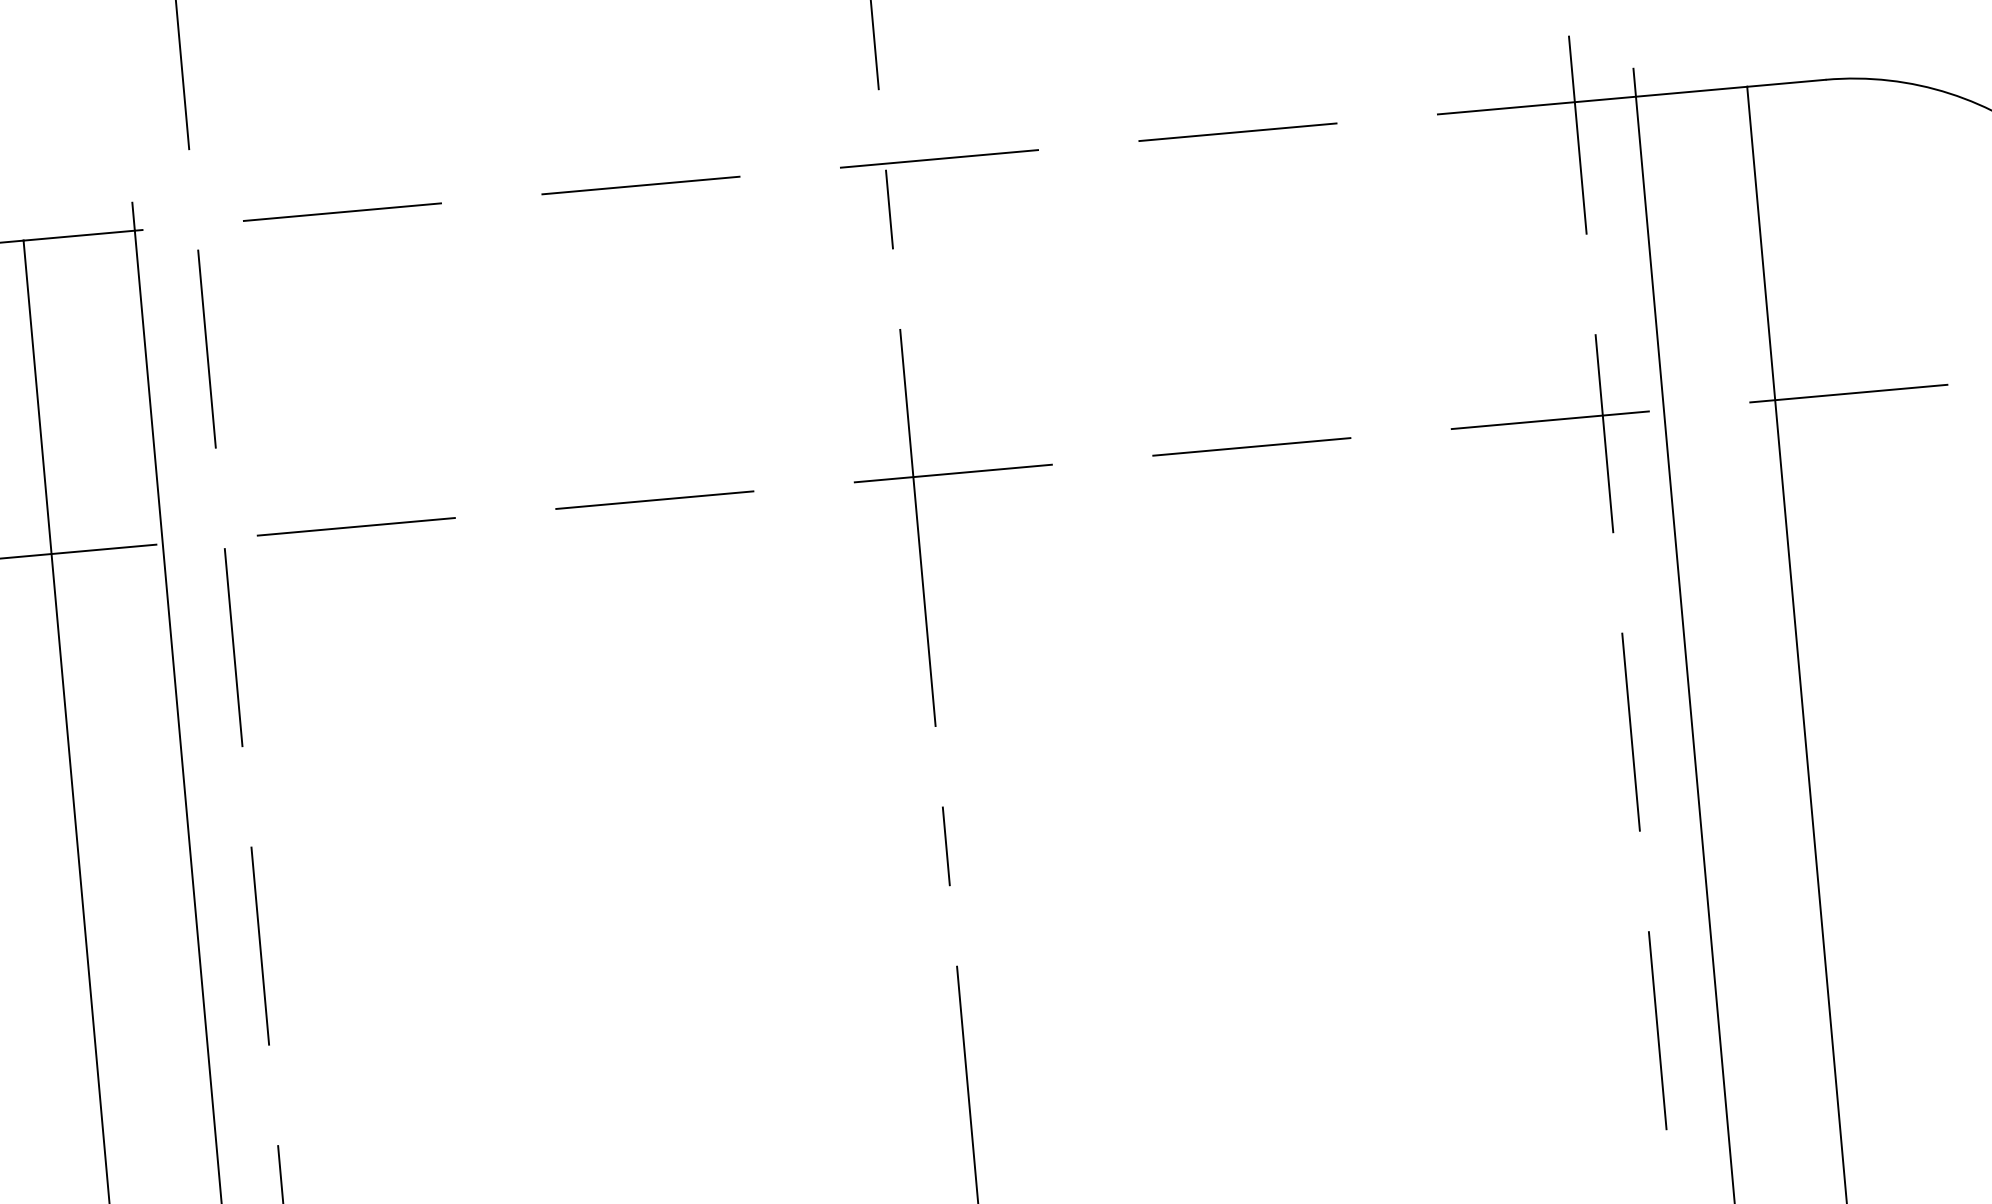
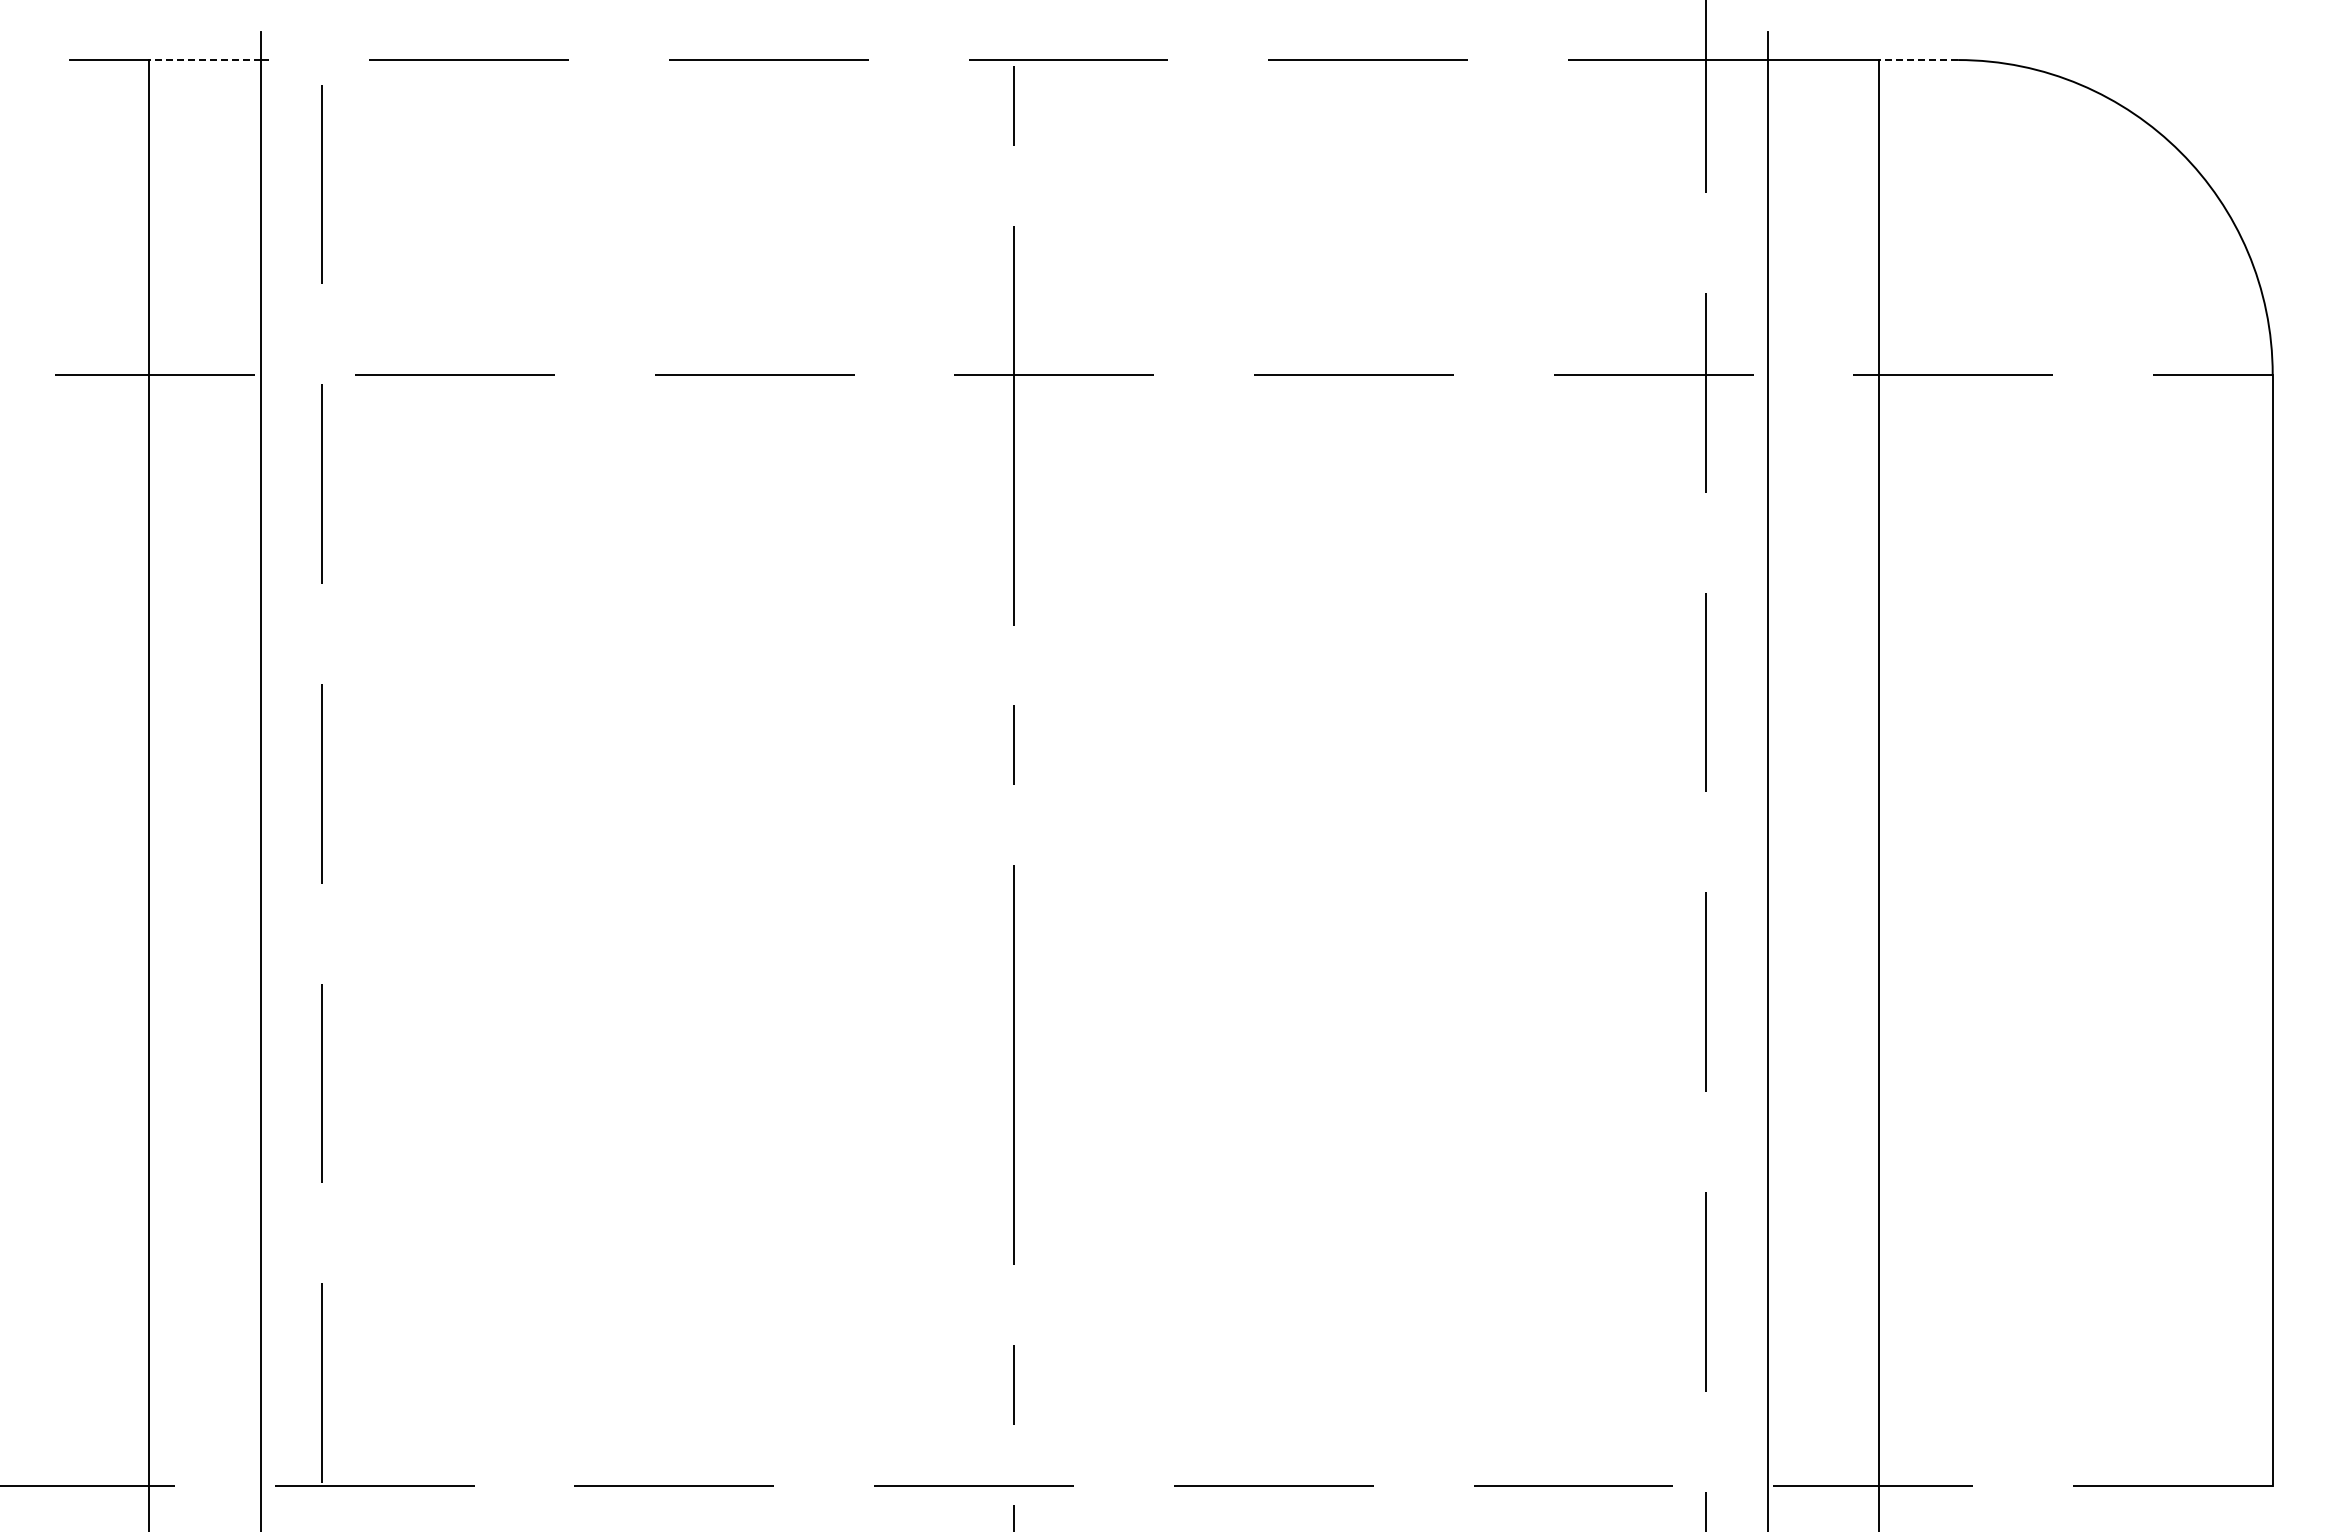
line: (1786, 83) -> (1918, 60), solid -> dashed
line: (78, 236) -> (204, 60), solid -> dashed

